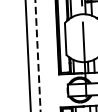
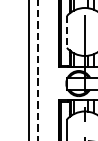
line: (65, 38) -> (66, 31), solid -> dashed

